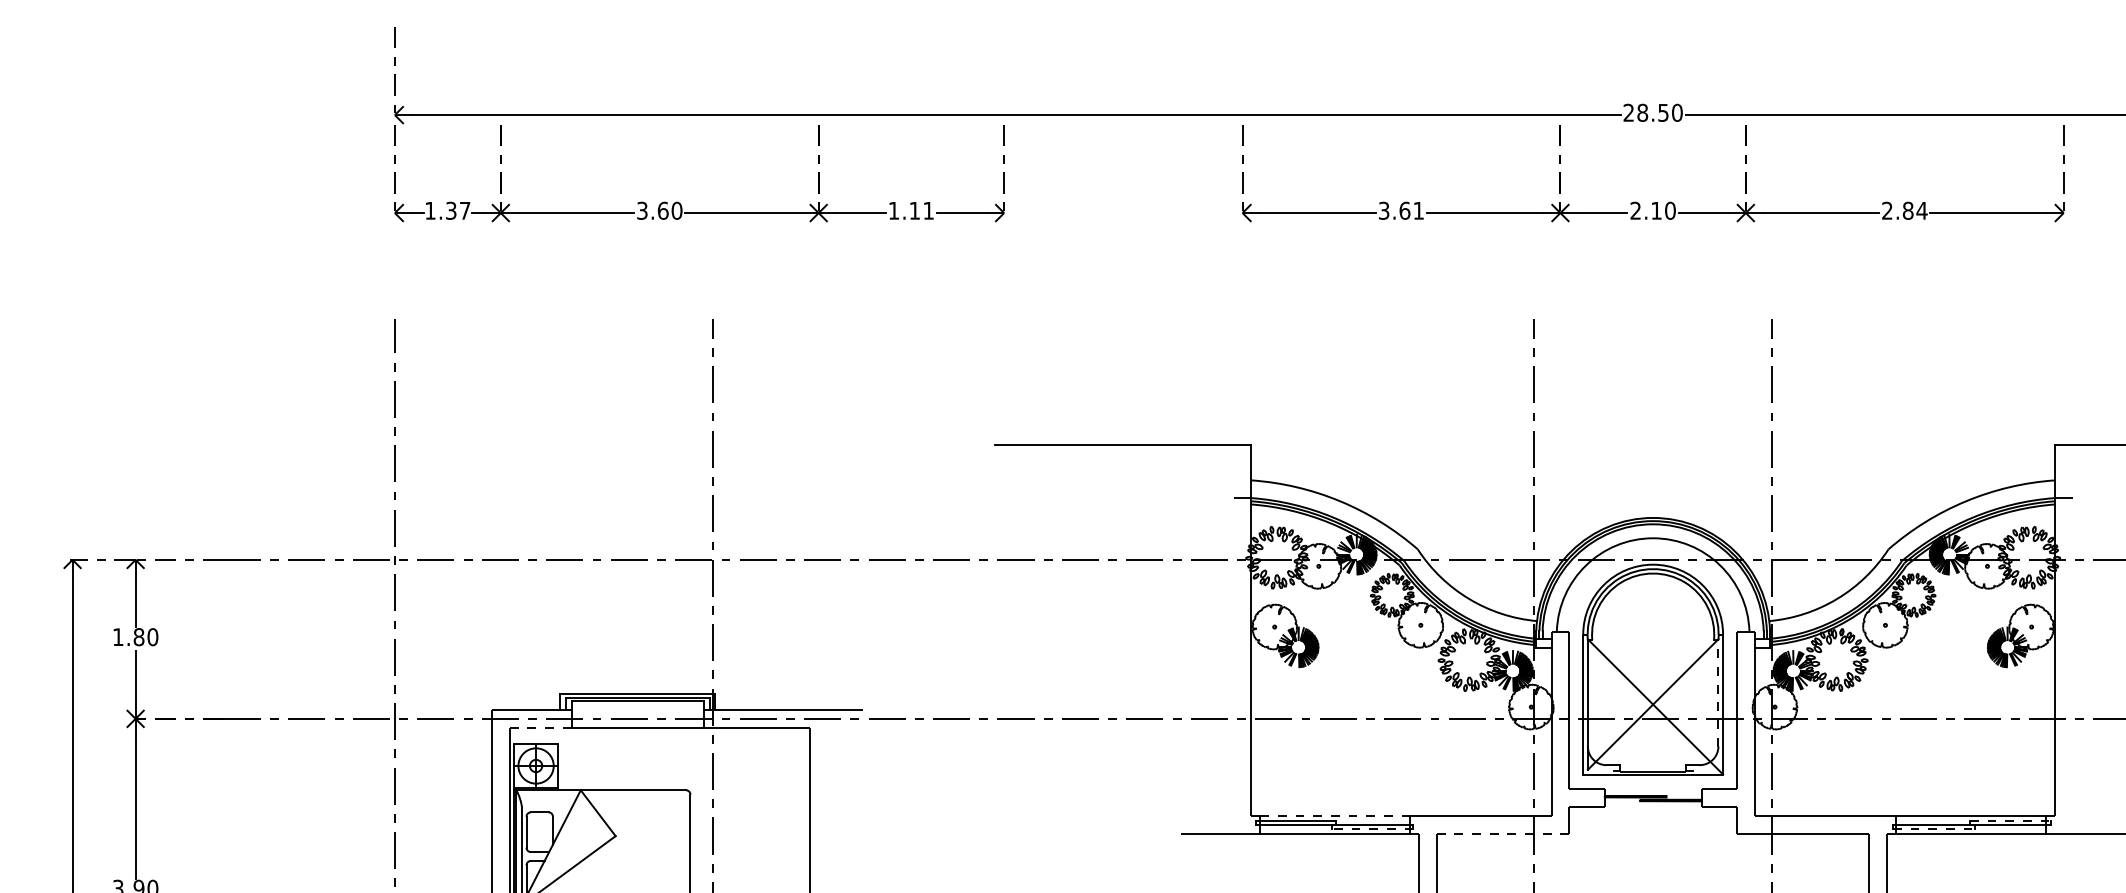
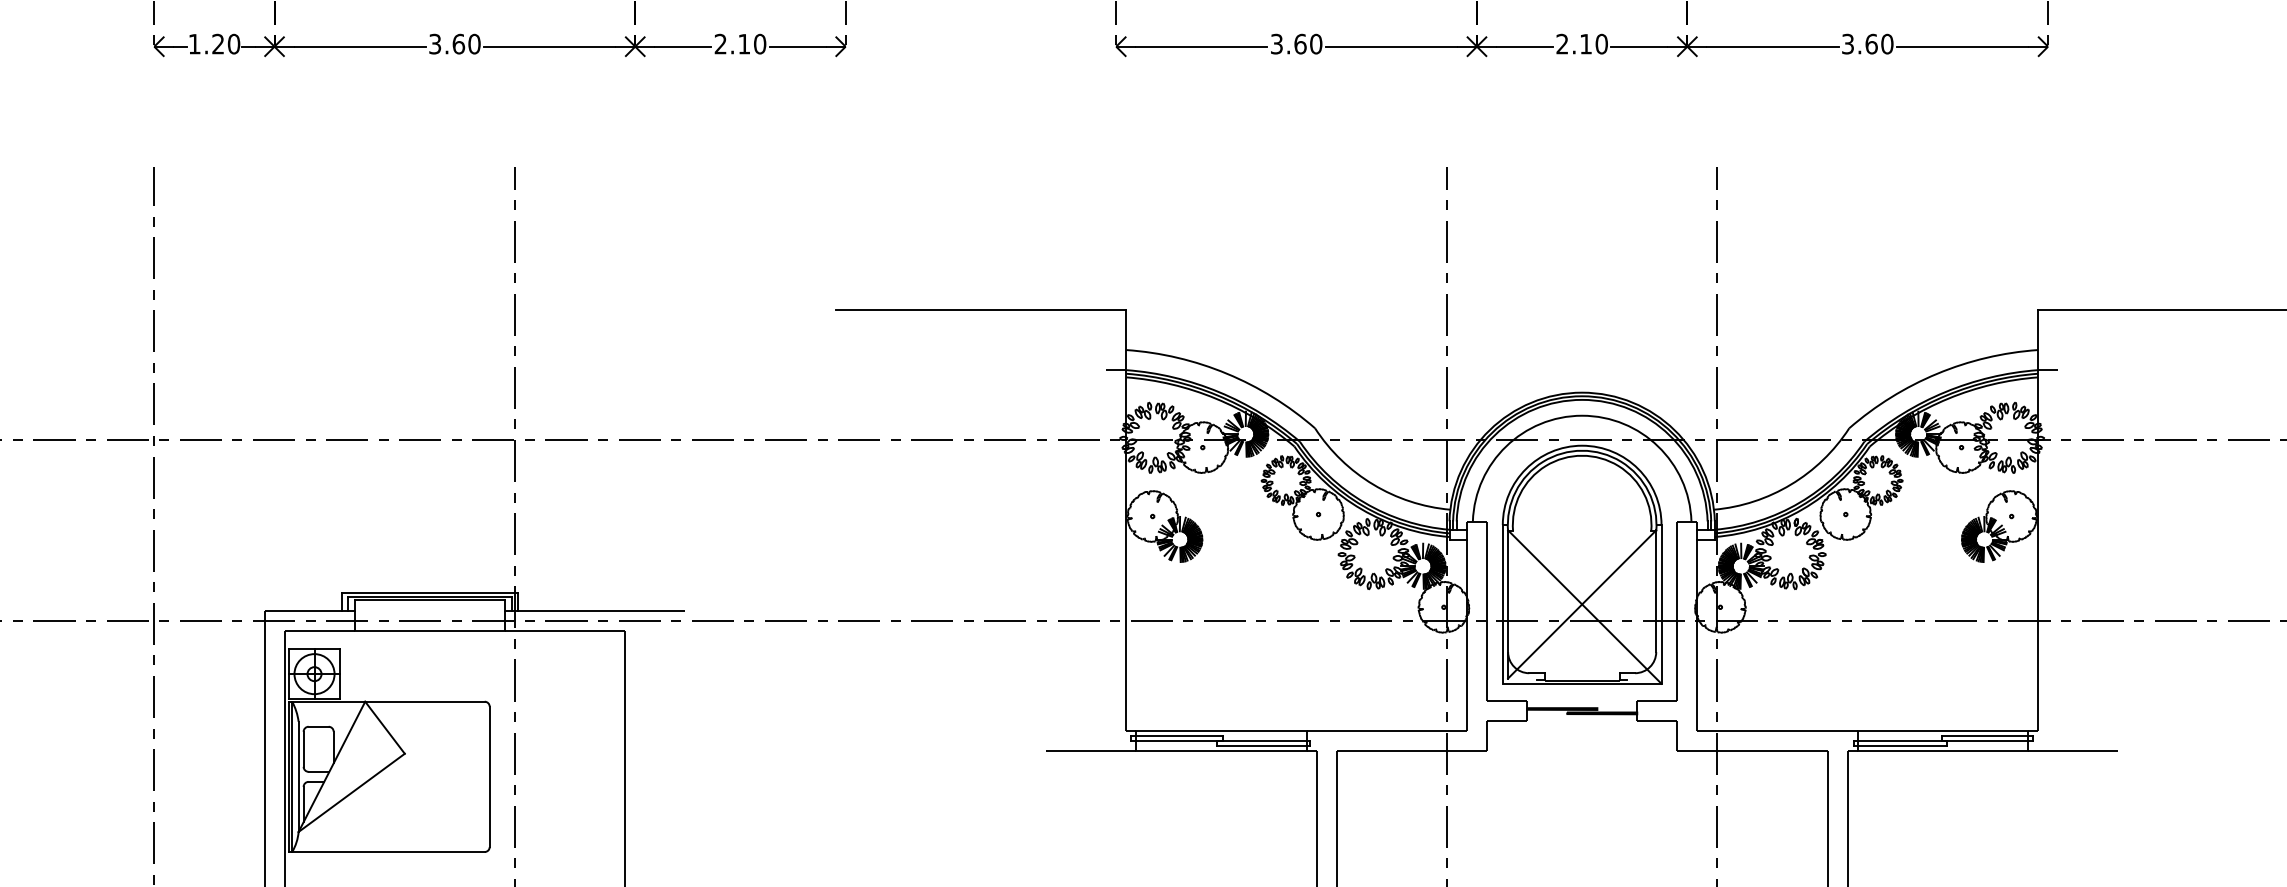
text: (458, 210) -> (226, 43), 1.37 -> 1.20
text: (911, 210) -> (740, 43), 1.11 -> 2.10
text: (1418, 210) -> (1315, 43), 3.61 -> 3.60
text: (1904, 210) -> (1867, 43), 2.84 -> 3.60
line: (1718, 692) -> (1656, 590), dashed -> solid
line: (540, 727) -> (319, 630), dashed -> solid
line: (1335, 815) -> (1221, 730), dashed -> solid
line: (2010, 820) -> (1987, 736), dashed -> solid
line: (1372, 829) -> (1263, 746), dashed -> solid
line: (1933, 829) -> (1900, 746), dashed -> solid
line: (1502, 833) -> (1411, 750), dashed -> solid

